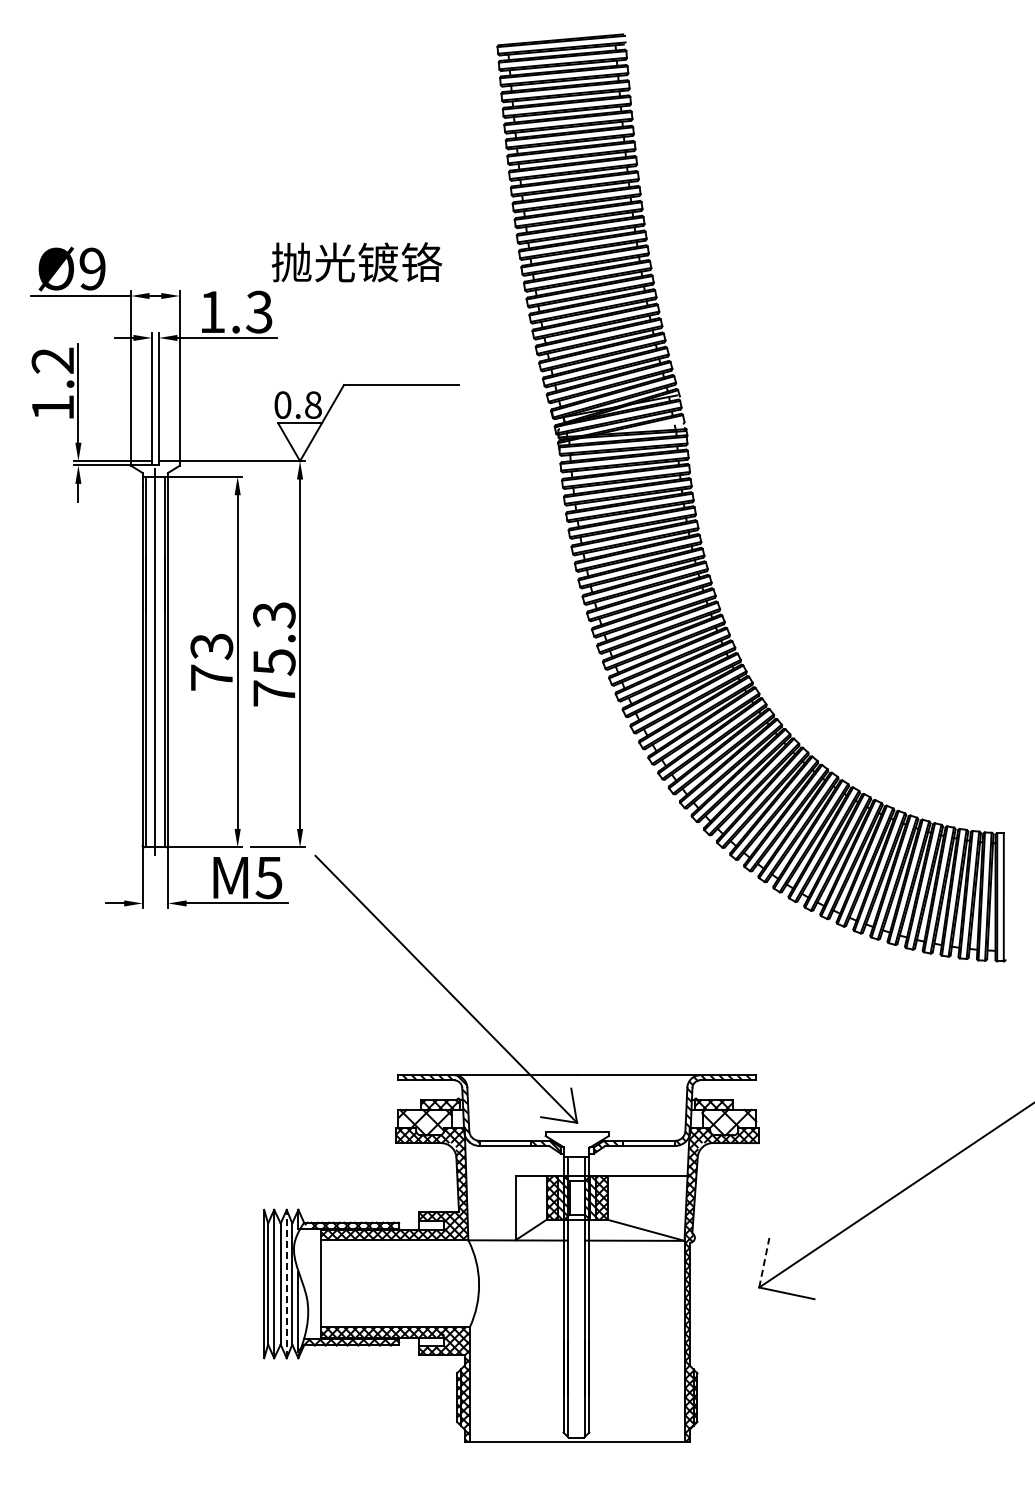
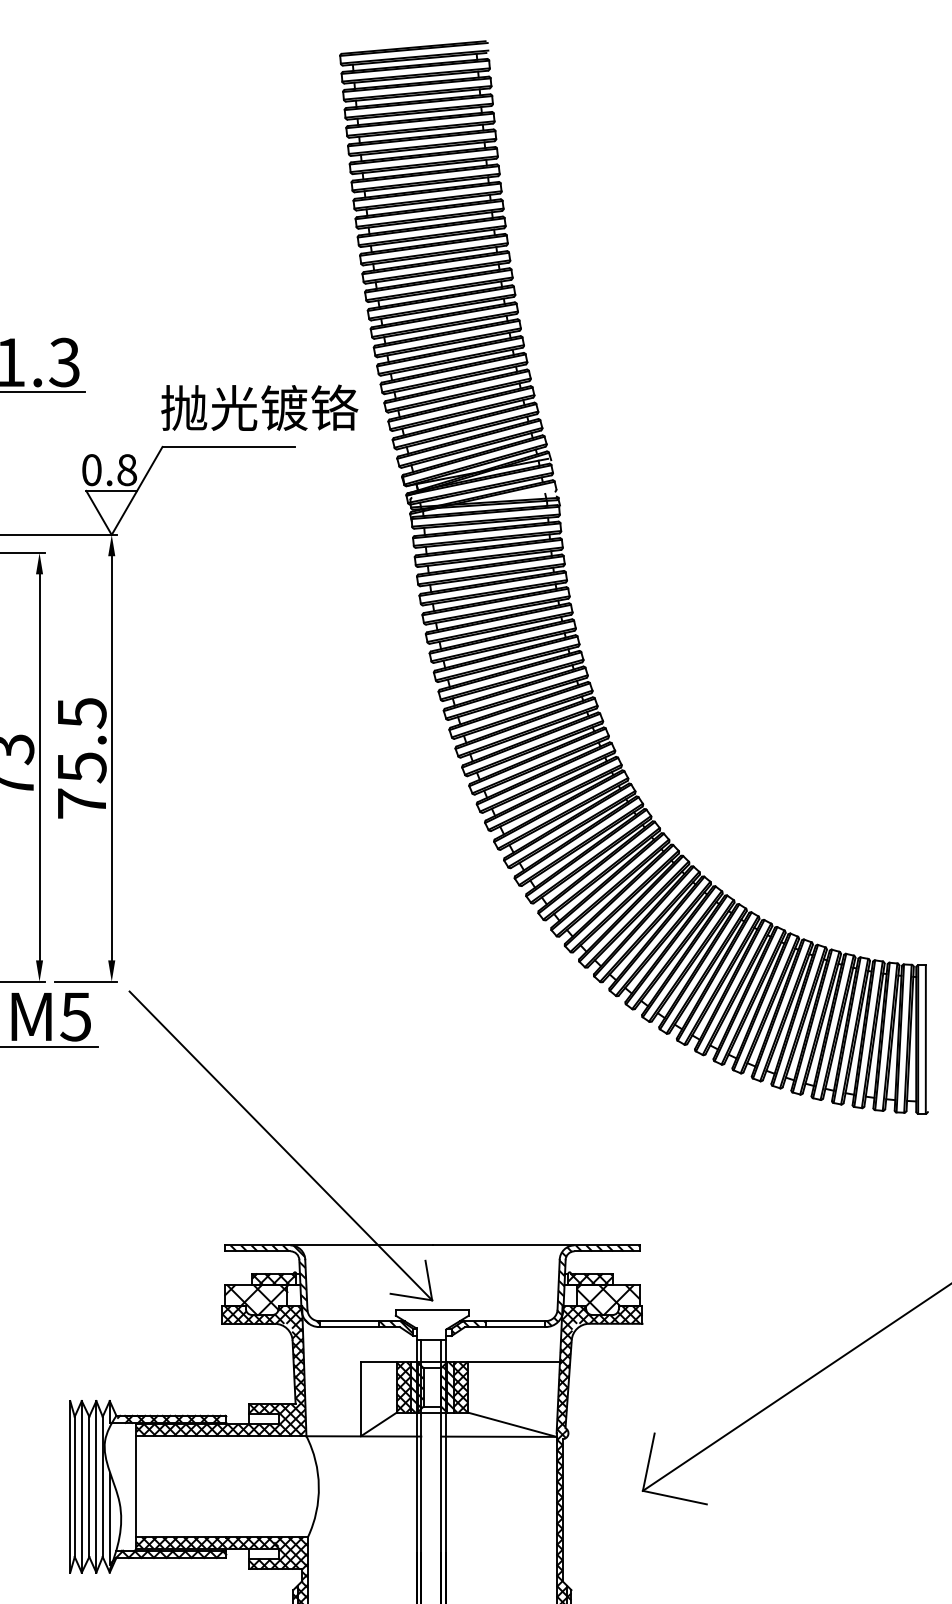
text: (356, 262) -> (259, 408), moved
text: (274, 615) -> (82, 713), 75.3 -> 75.5
line: (764, 1262) -> (648, 1461), dashed -> solid
line: (286, 1283) -> (96, 1486), dashed -> solid

